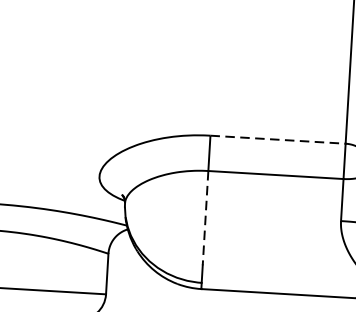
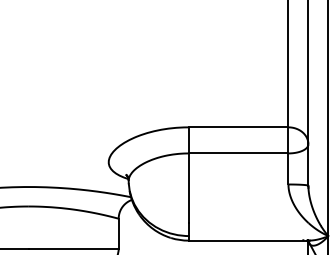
line: (277, 139) -> (238, 127), dashed -> solid
line: (205, 218) -> (188, 188), dashed -> solid

